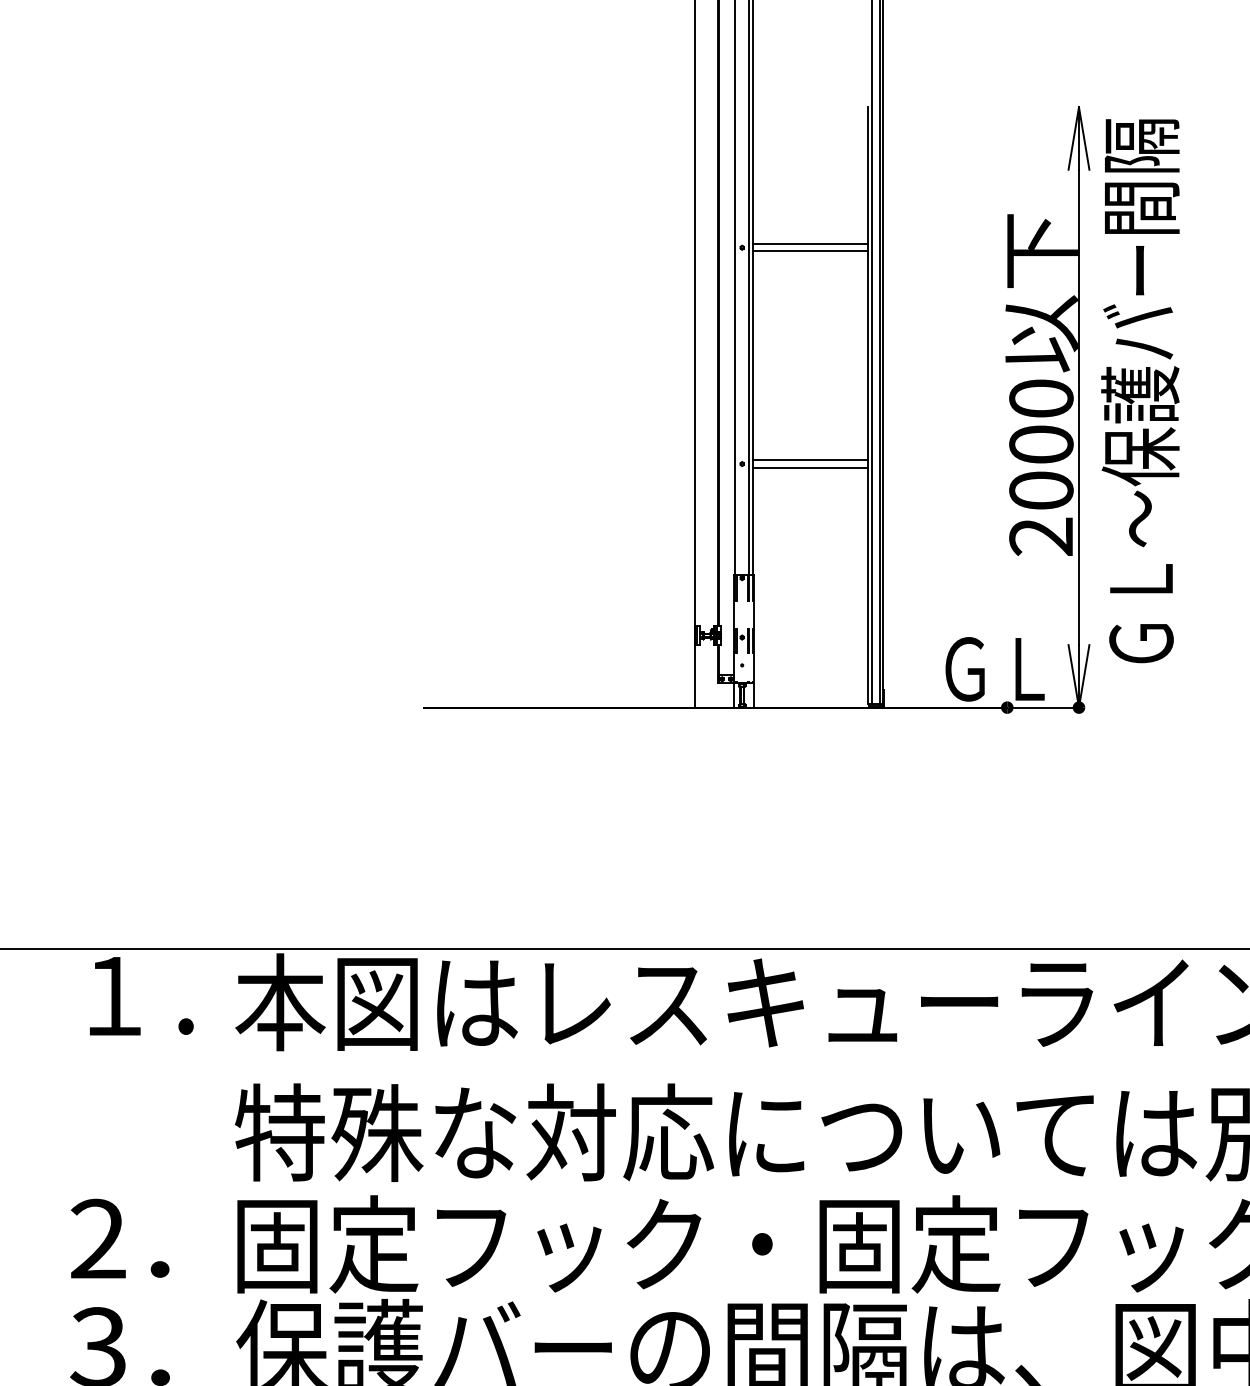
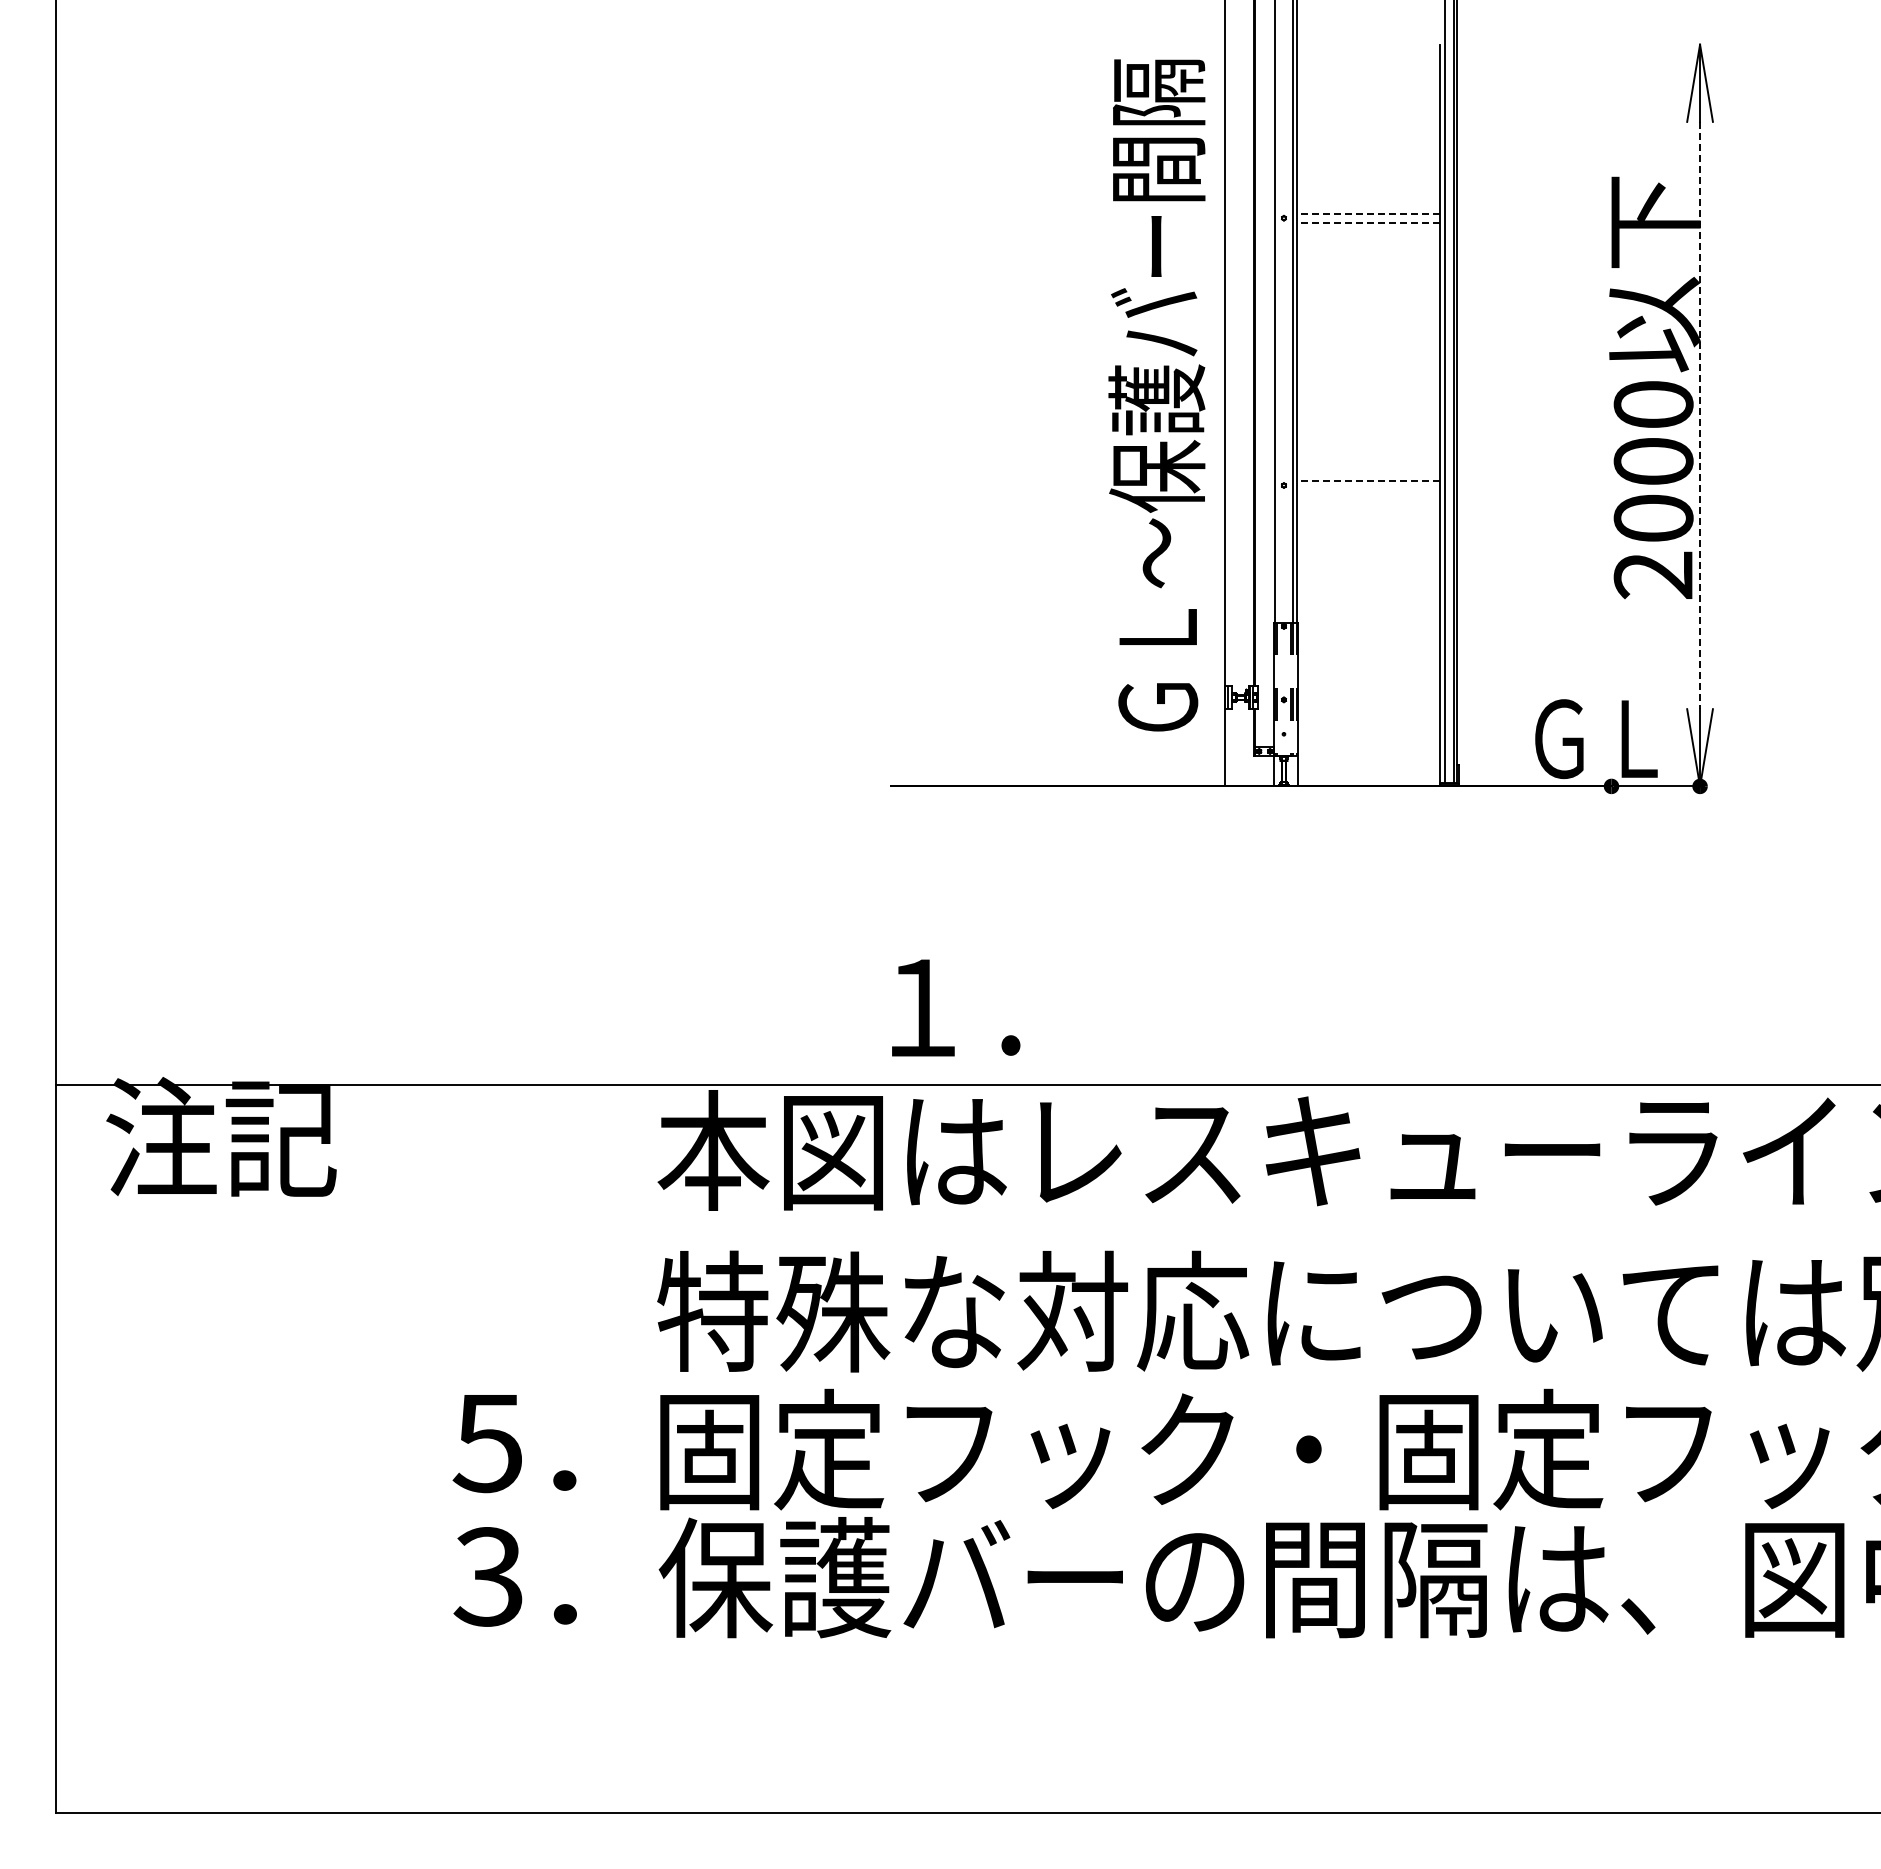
line: (809, 243) -> (1367, 213), solid -> dashed
line: (809, 251) -> (1367, 222), solid -> dashed
text: (1140, 391) -> (1156, 395), moved
line: (1079, 407) -> (1700, 415), solid -> dashed
line: (809, 460) -> (1367, 480), solid -> dashed
line: (810, 468) -> (1368, 490), removed
text: (142, 995) -> (956, 1007), moved
text: (97, 1239) -> (487, 1443), 2 -> 5

